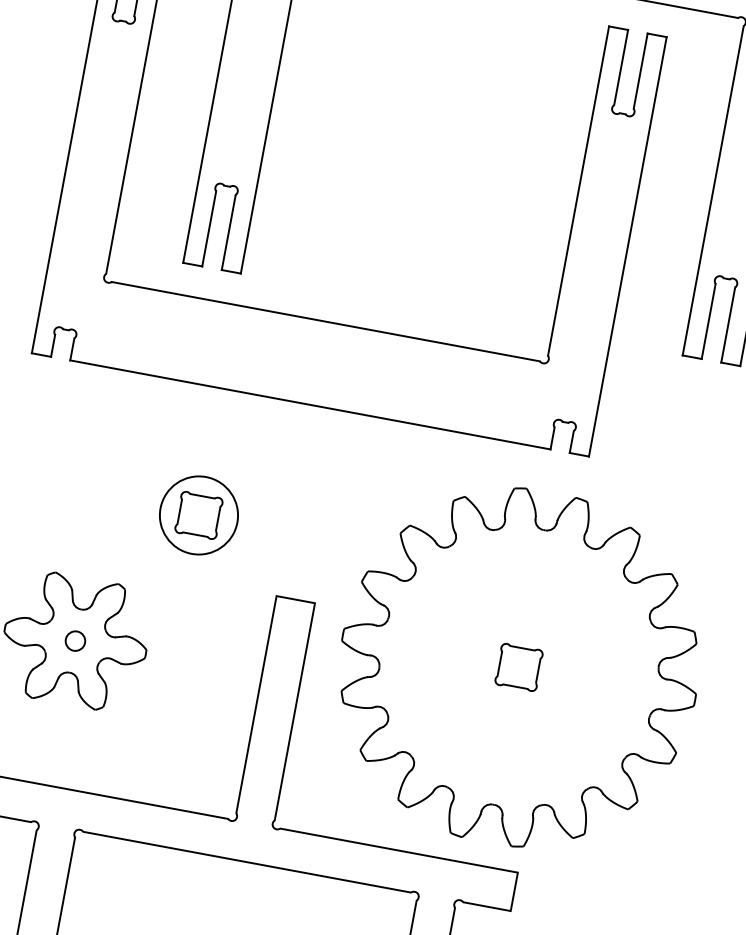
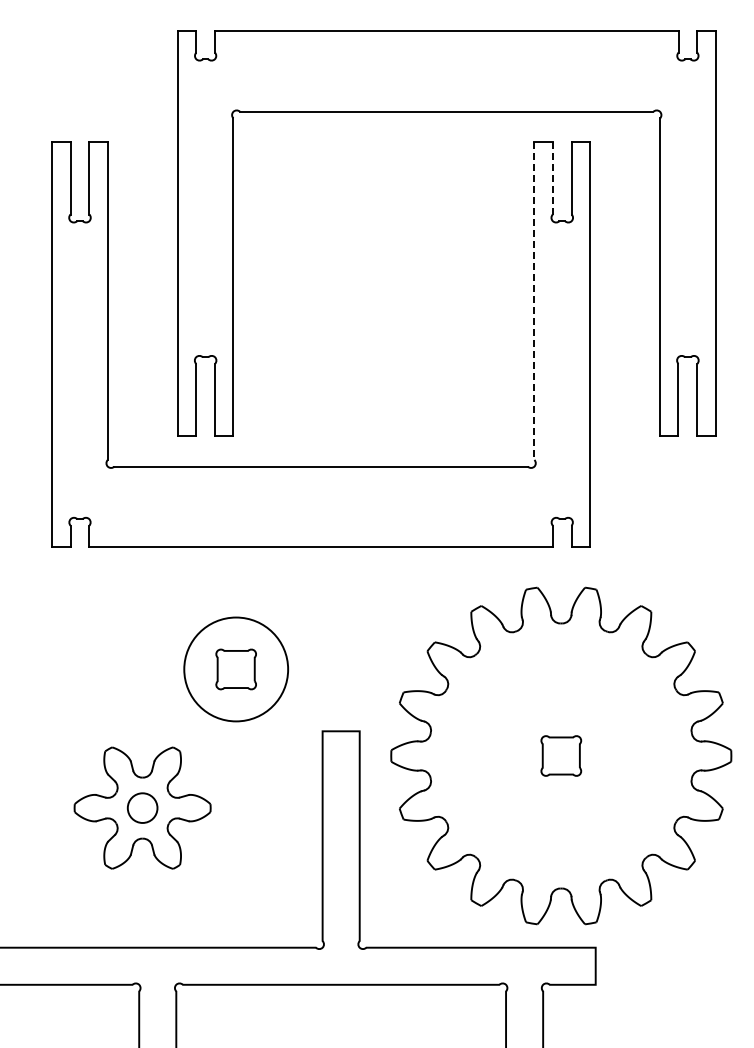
line: (620, 66) -> (552, 177), solid -> dashed
line: (578, 191) -> (534, 301), solid -> dashed
circle: (199, 515) -> (236, 669), size x1.4
circle: (75, 640) -> (142, 807), size x1.6

